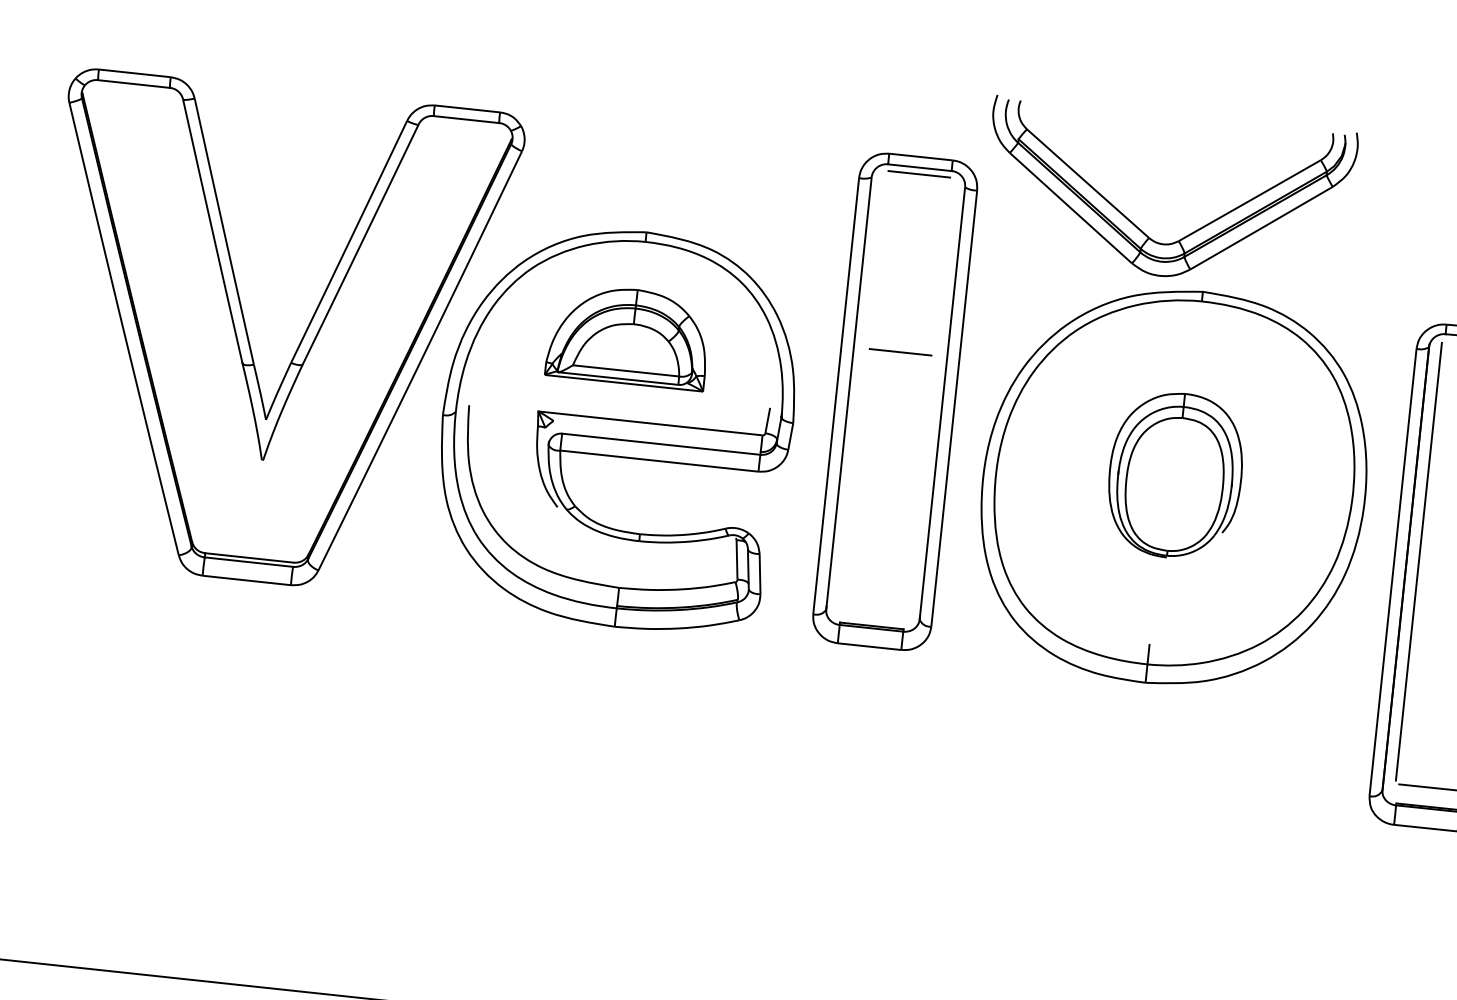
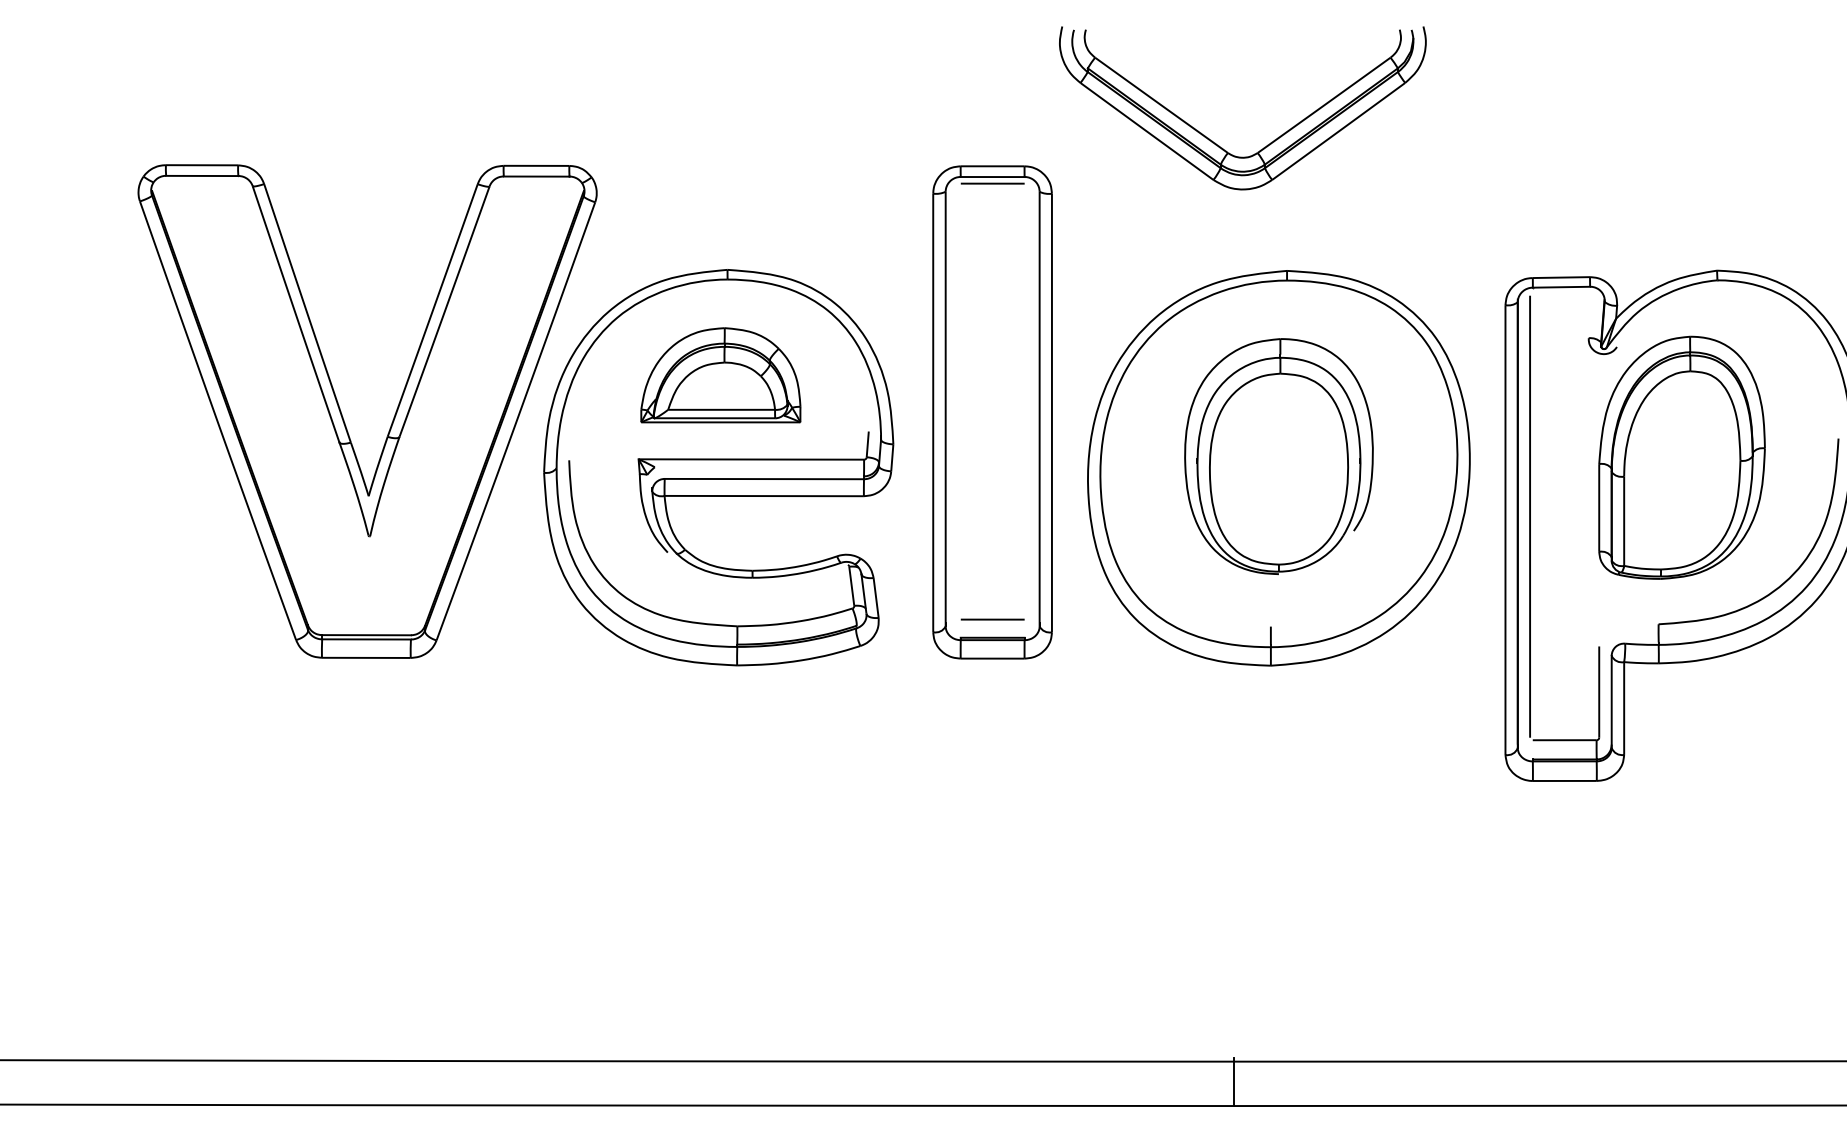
part: (1137, 226) -> (1215, 142), moved
line: (900, 352) -> (992, 619), moved
part: (1175, 475) -> (1278, 456), size x1.43

